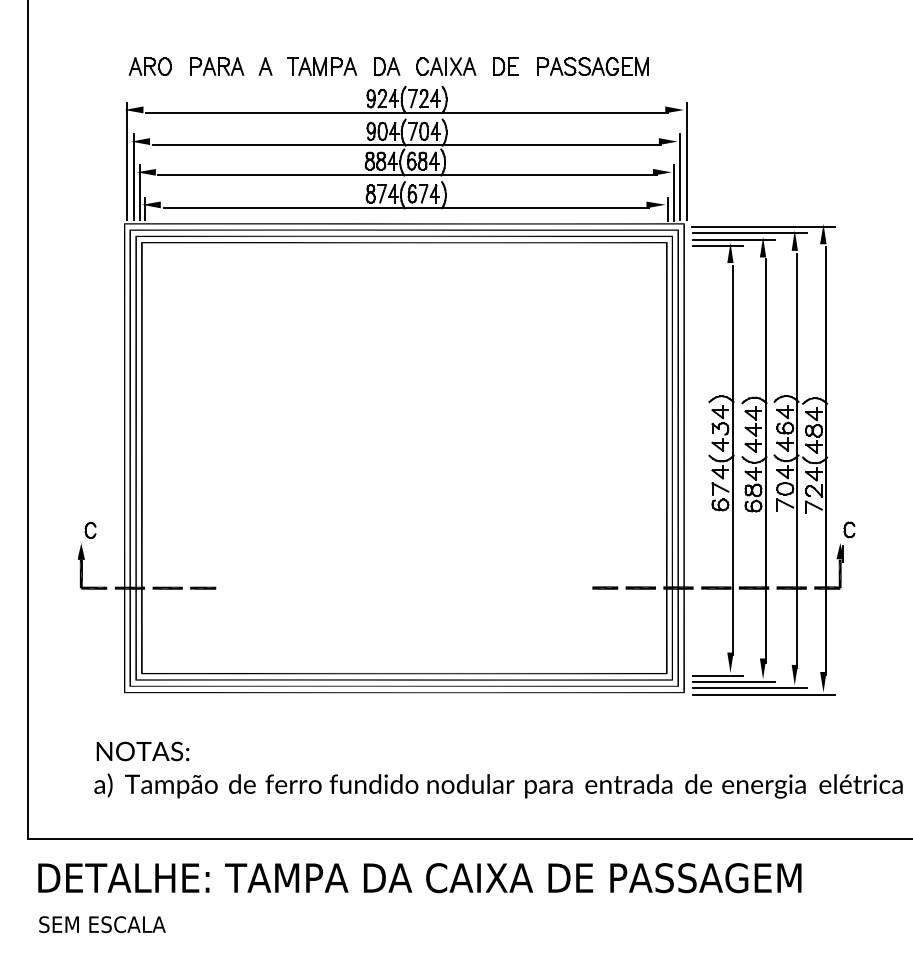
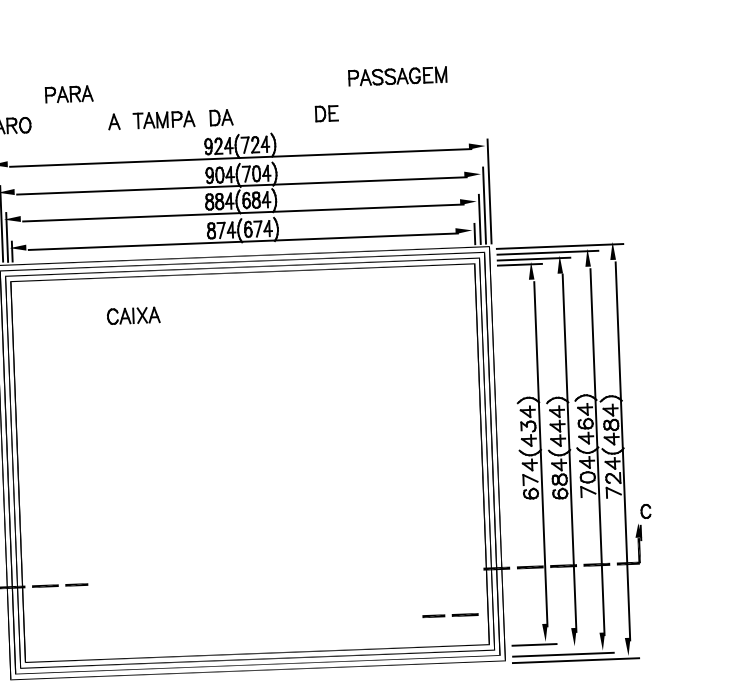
part: (217, 66) -> (69, 94), moved
part: (446, 66) -> (133, 315), moved
part: (592, 66) -> (397, 76), moved
line: (625, 587) -> (451, 615), moved
line: (733, 682) -> (548, 650), removed

